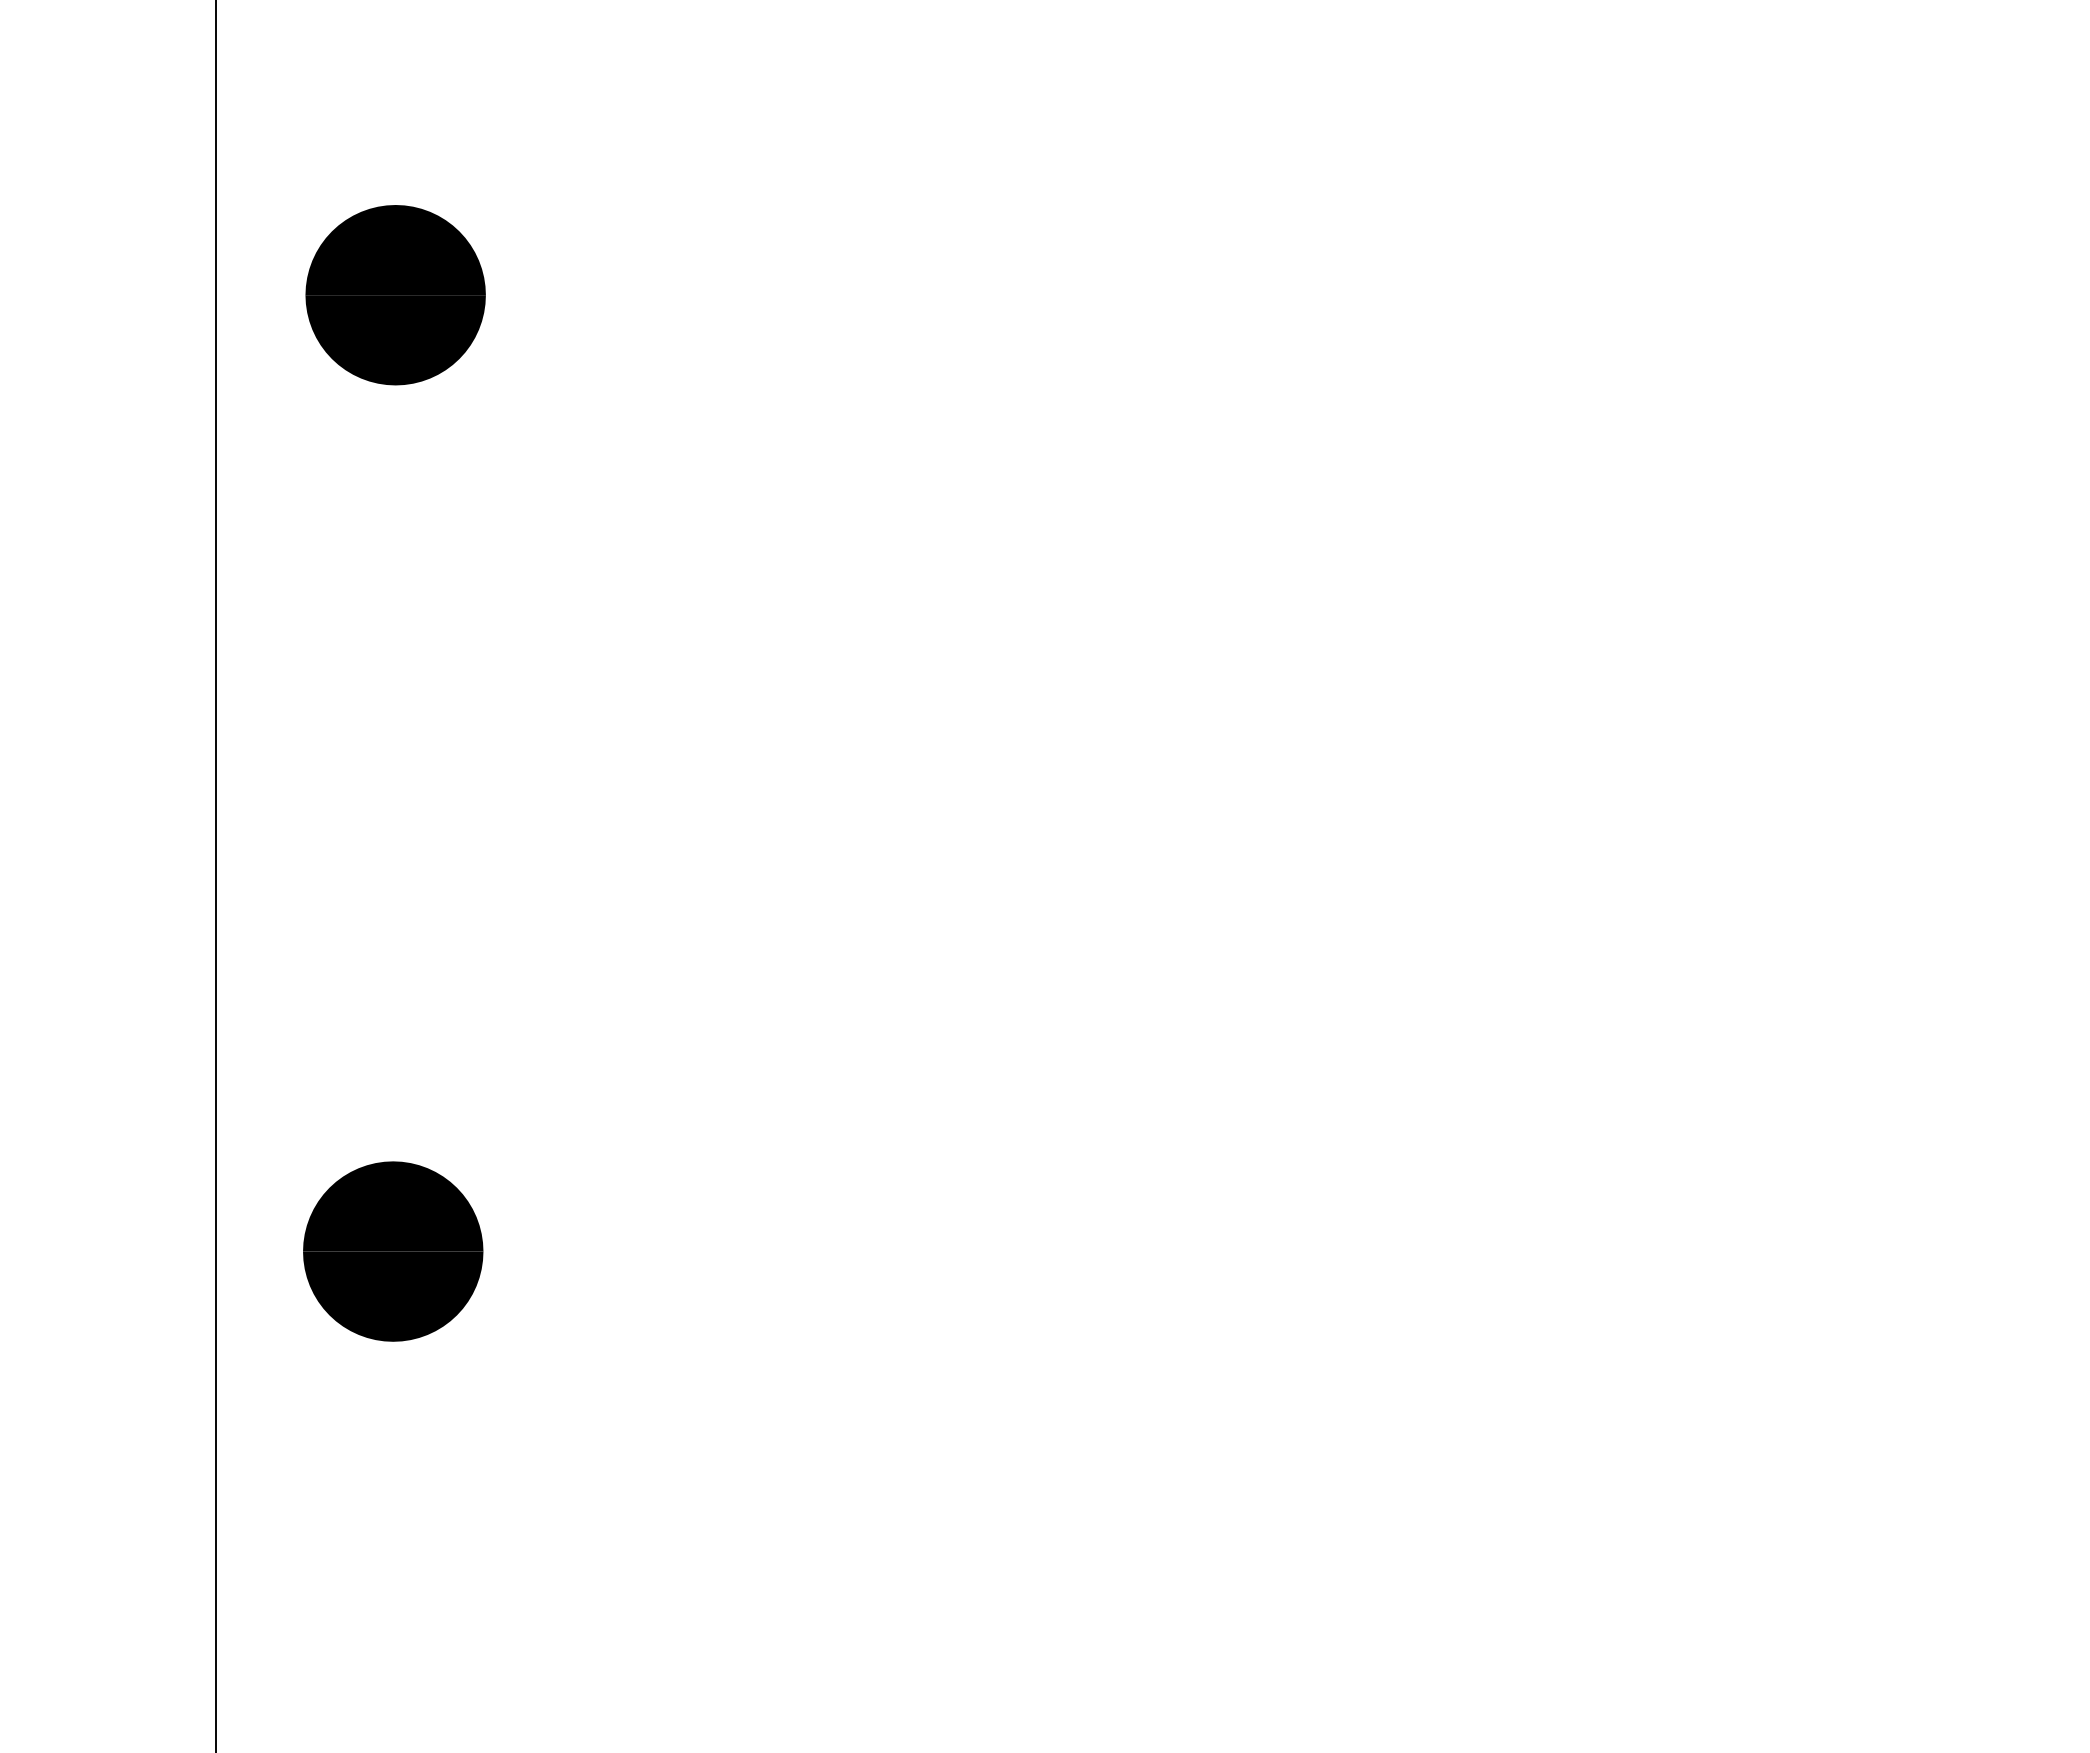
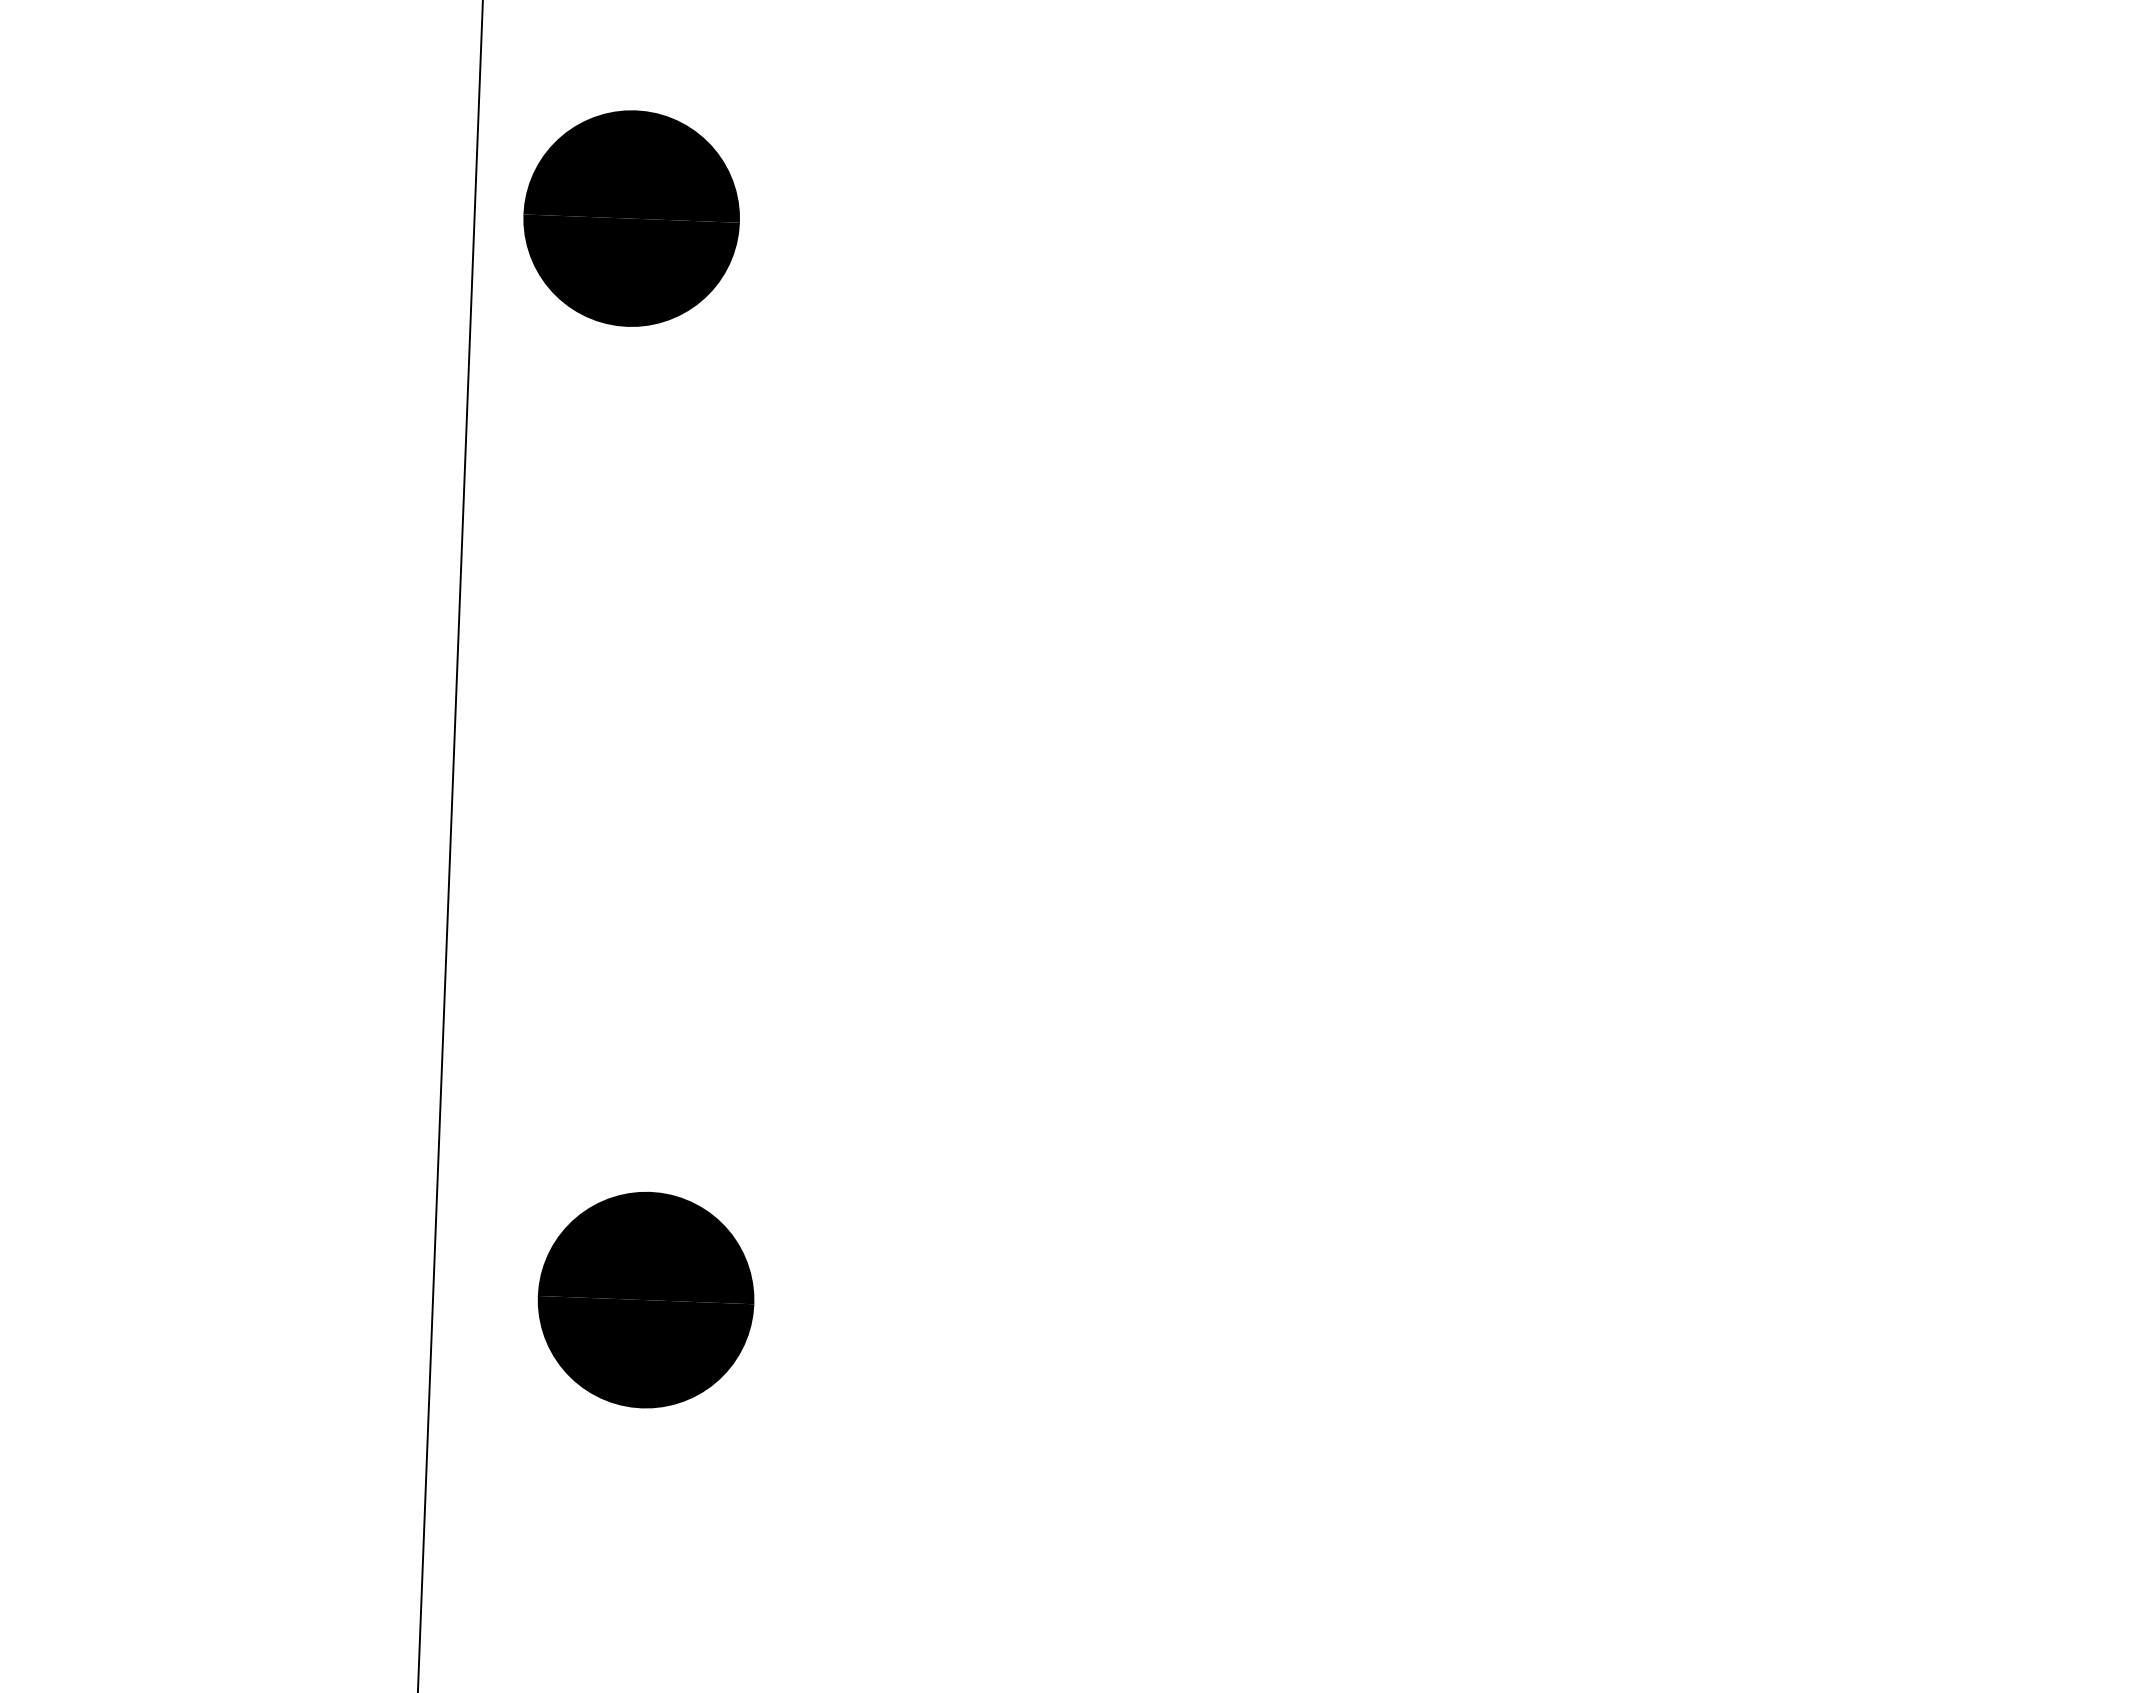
part: (395, 295) -> (631, 218), moved

